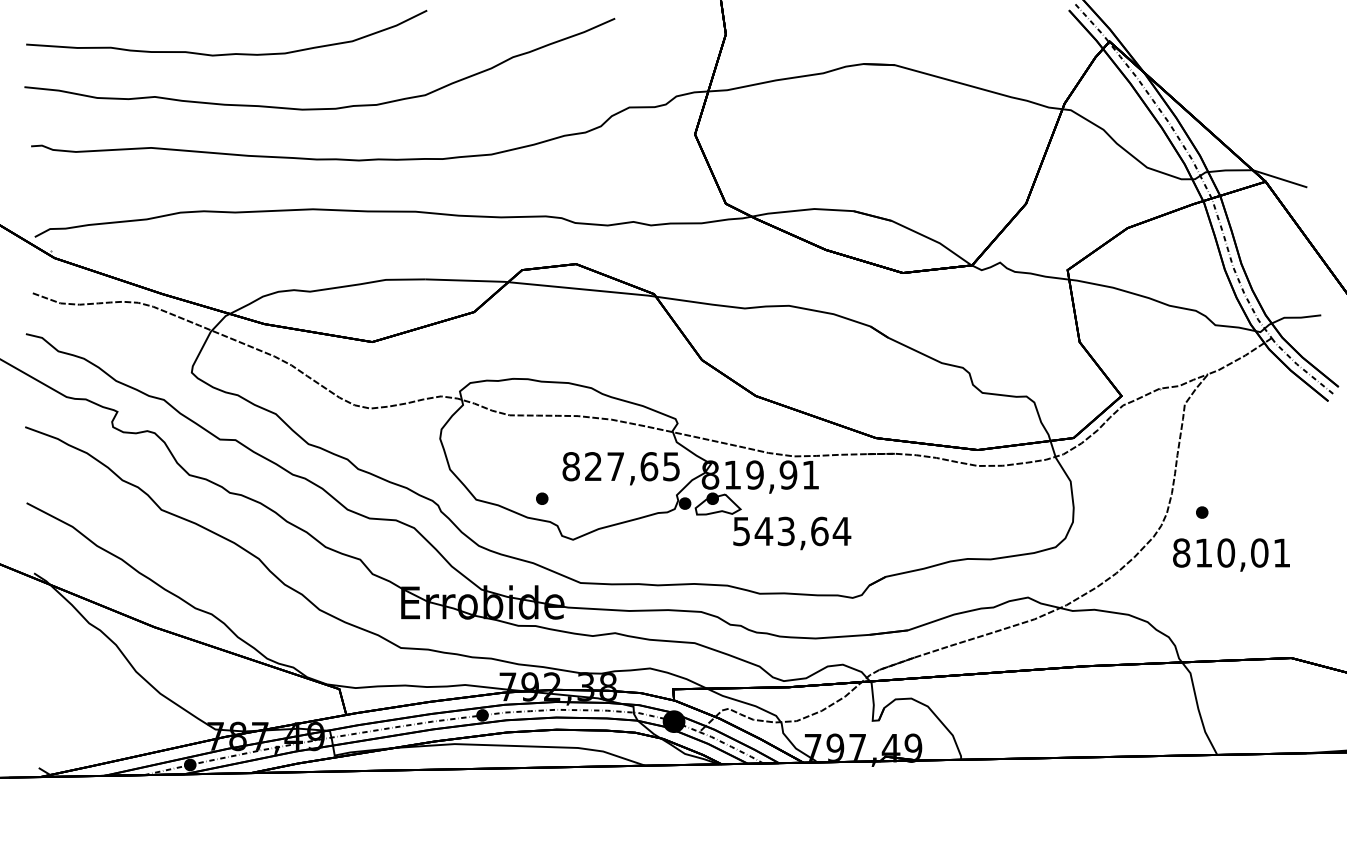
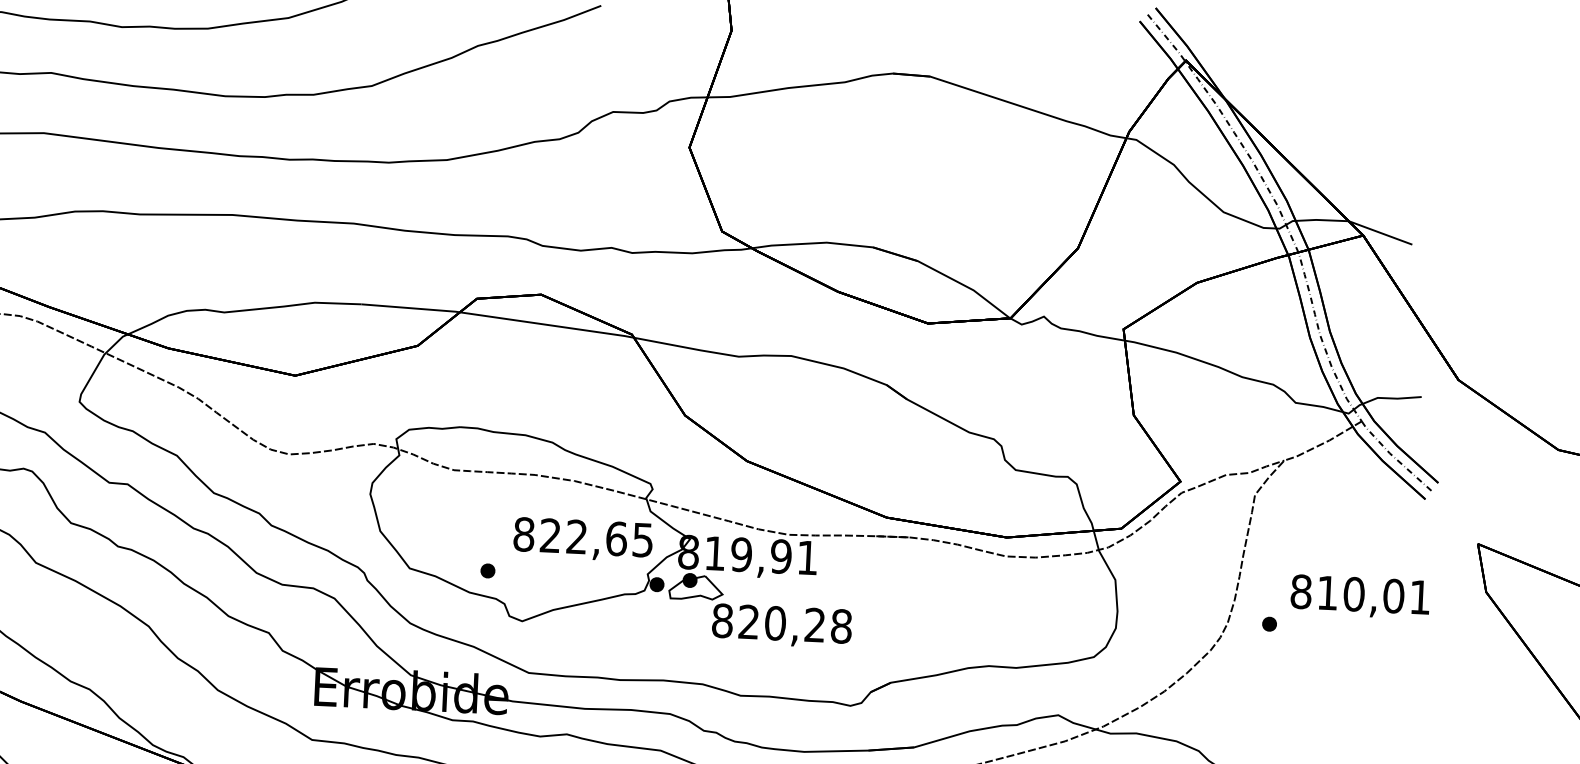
text: (615, 466) -> (576, 536), 827,65 -> 822,65
text: (792, 531) -> (782, 623), 543,64 -> 820,28
text: (1231, 554) -> (1360, 596), moved

